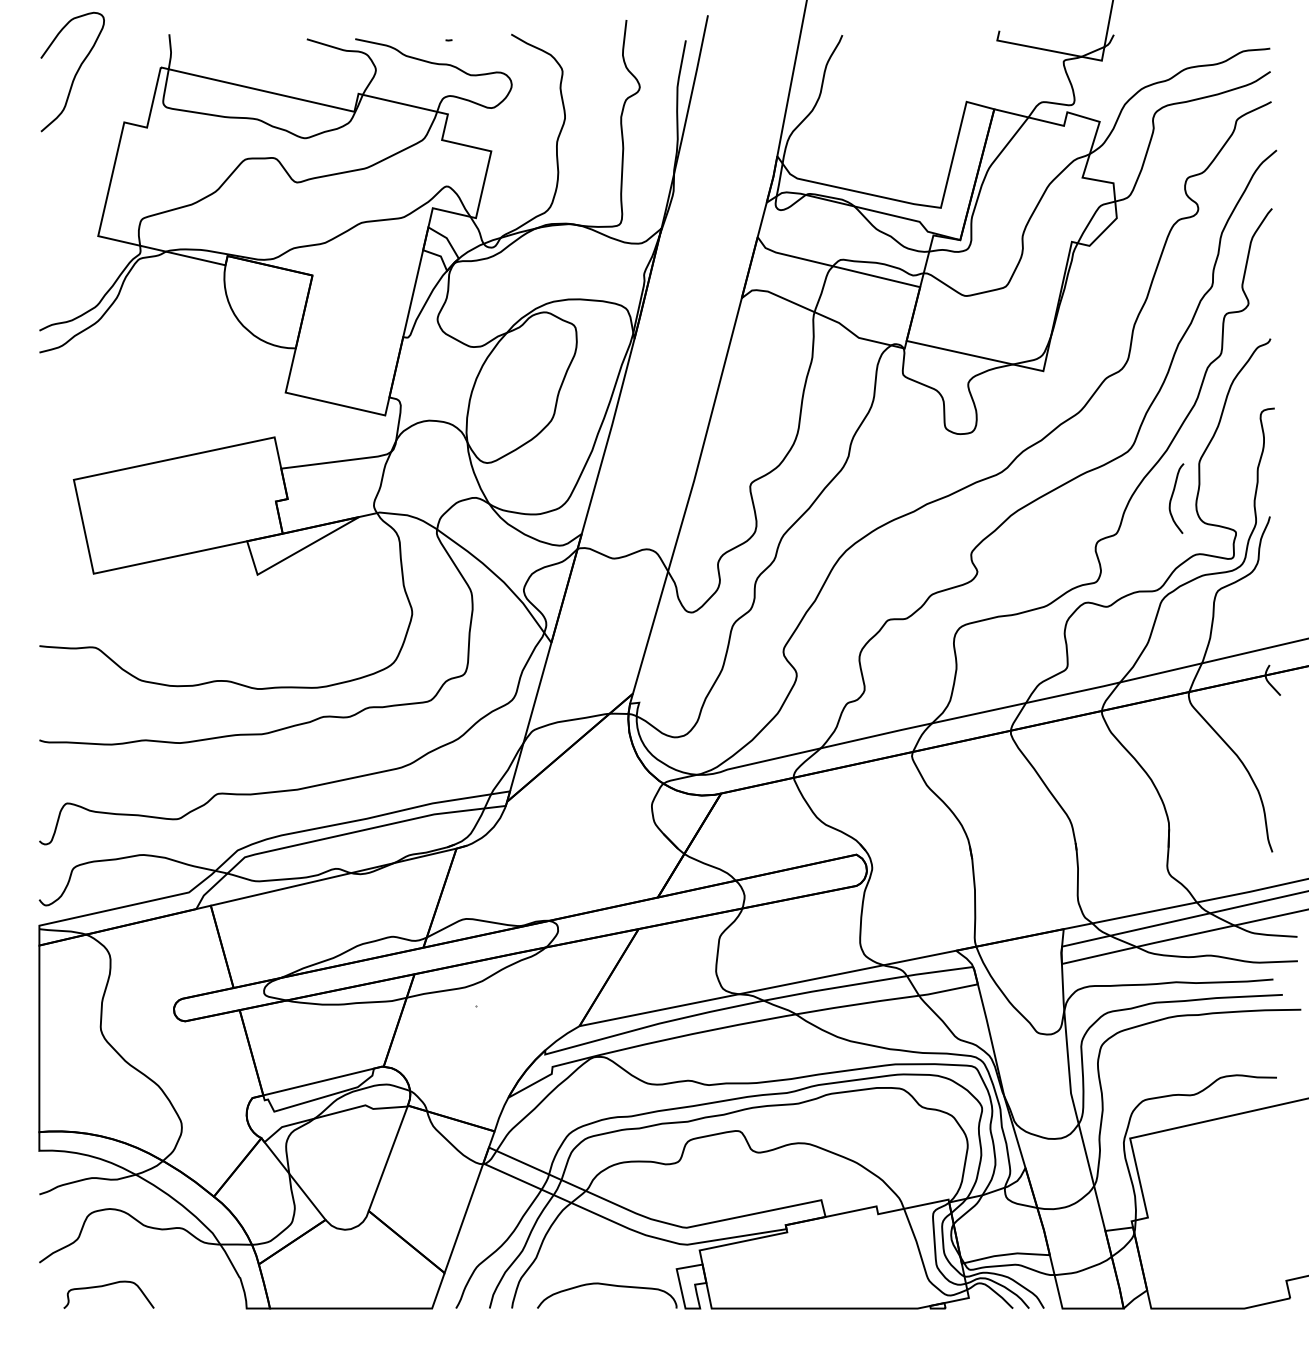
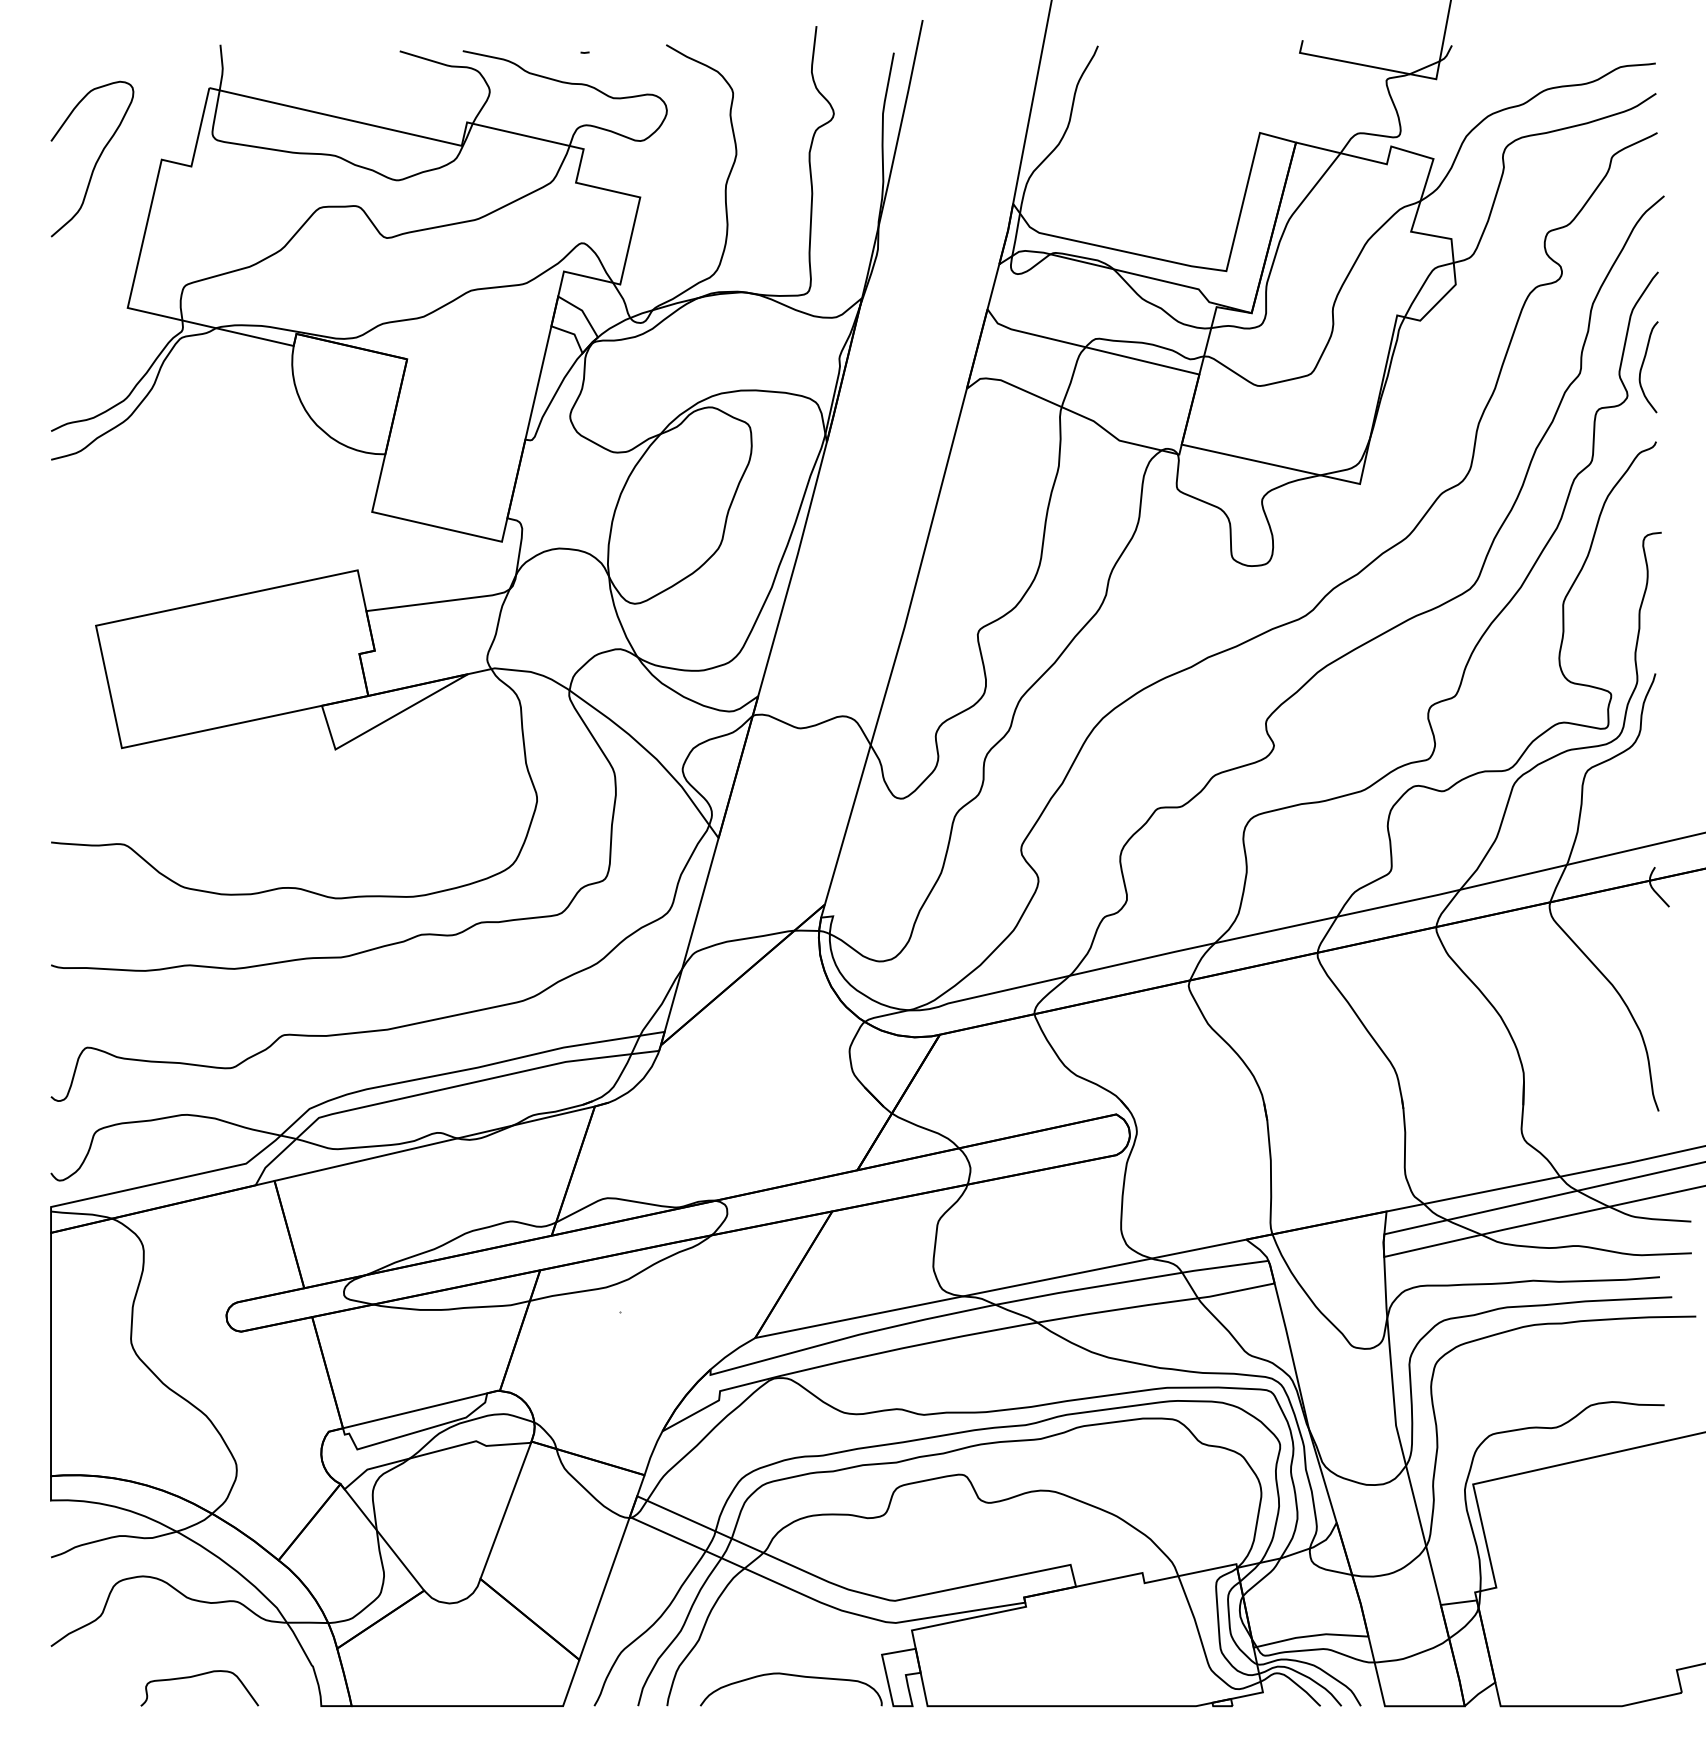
curve: (75, 73) -> (96, 160), moved
curve: (1172, 497) -> (1643, 365), moved
curve: (107, 1285) -> (197, 1676), moved

